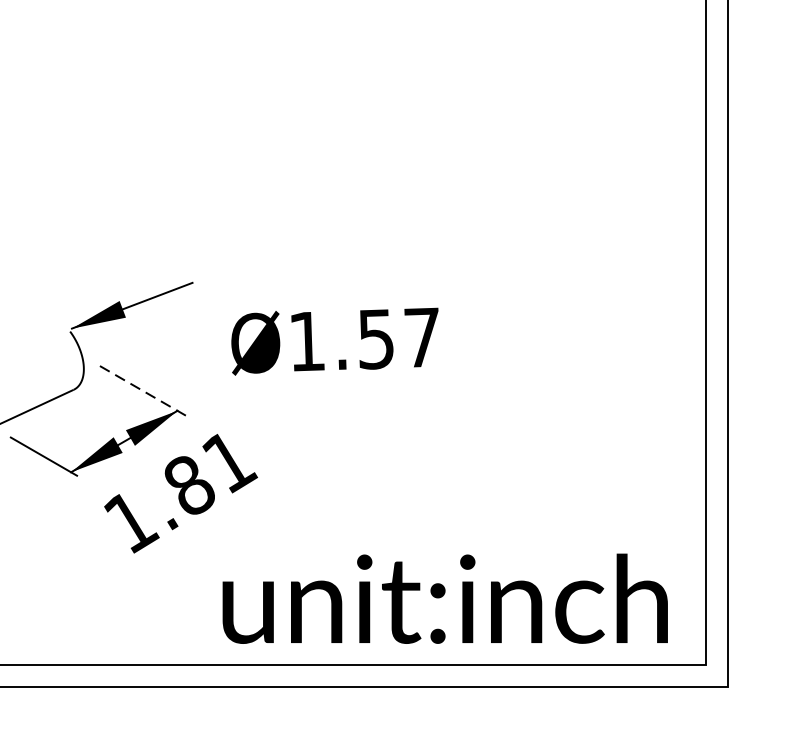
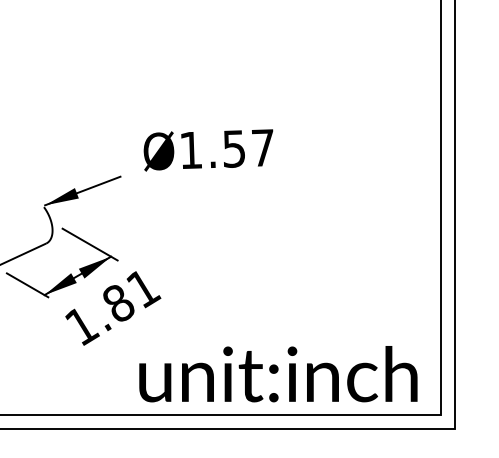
text: (334, 341) -> (208, 150), moved
line: (144, 391) -> (90, 244), dashed -> solid

